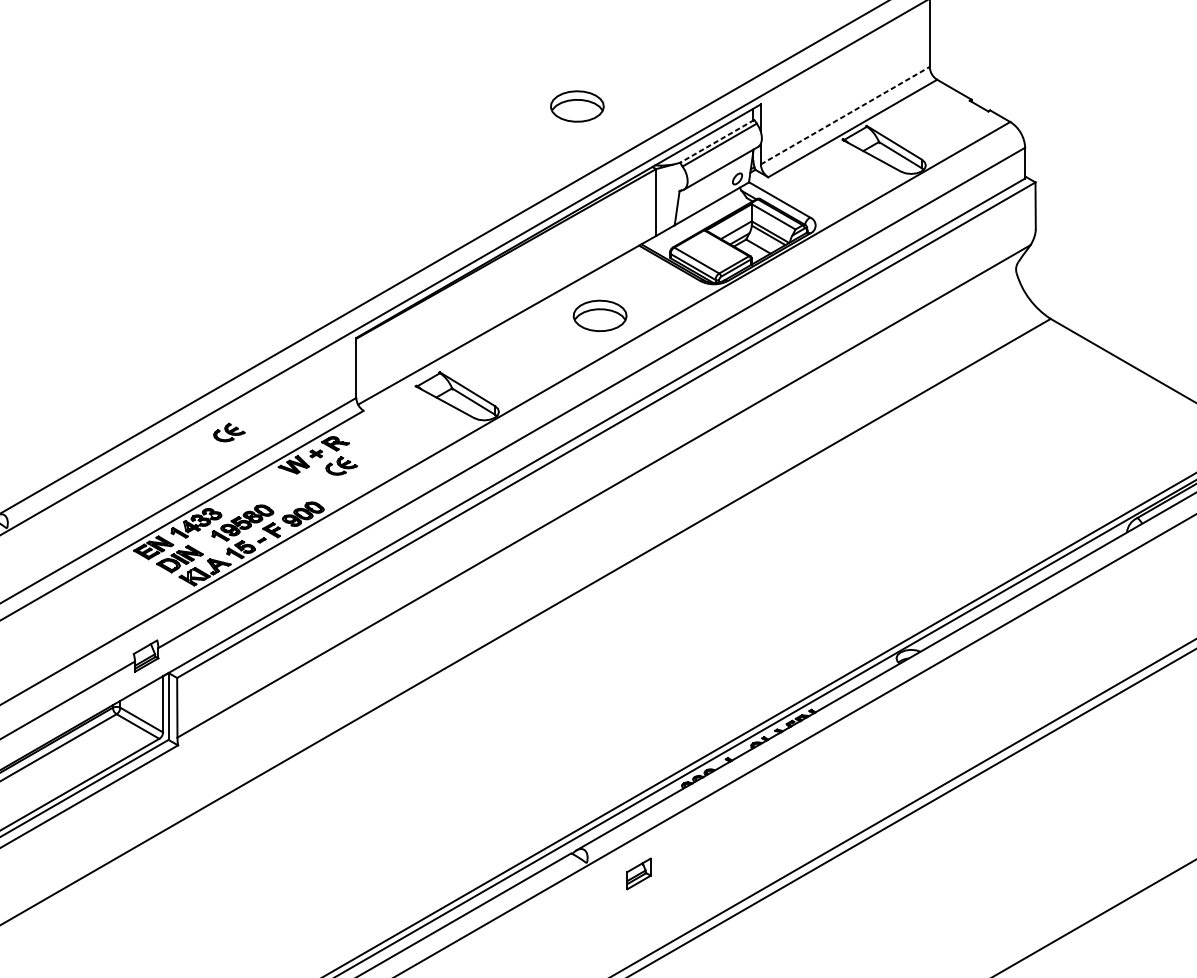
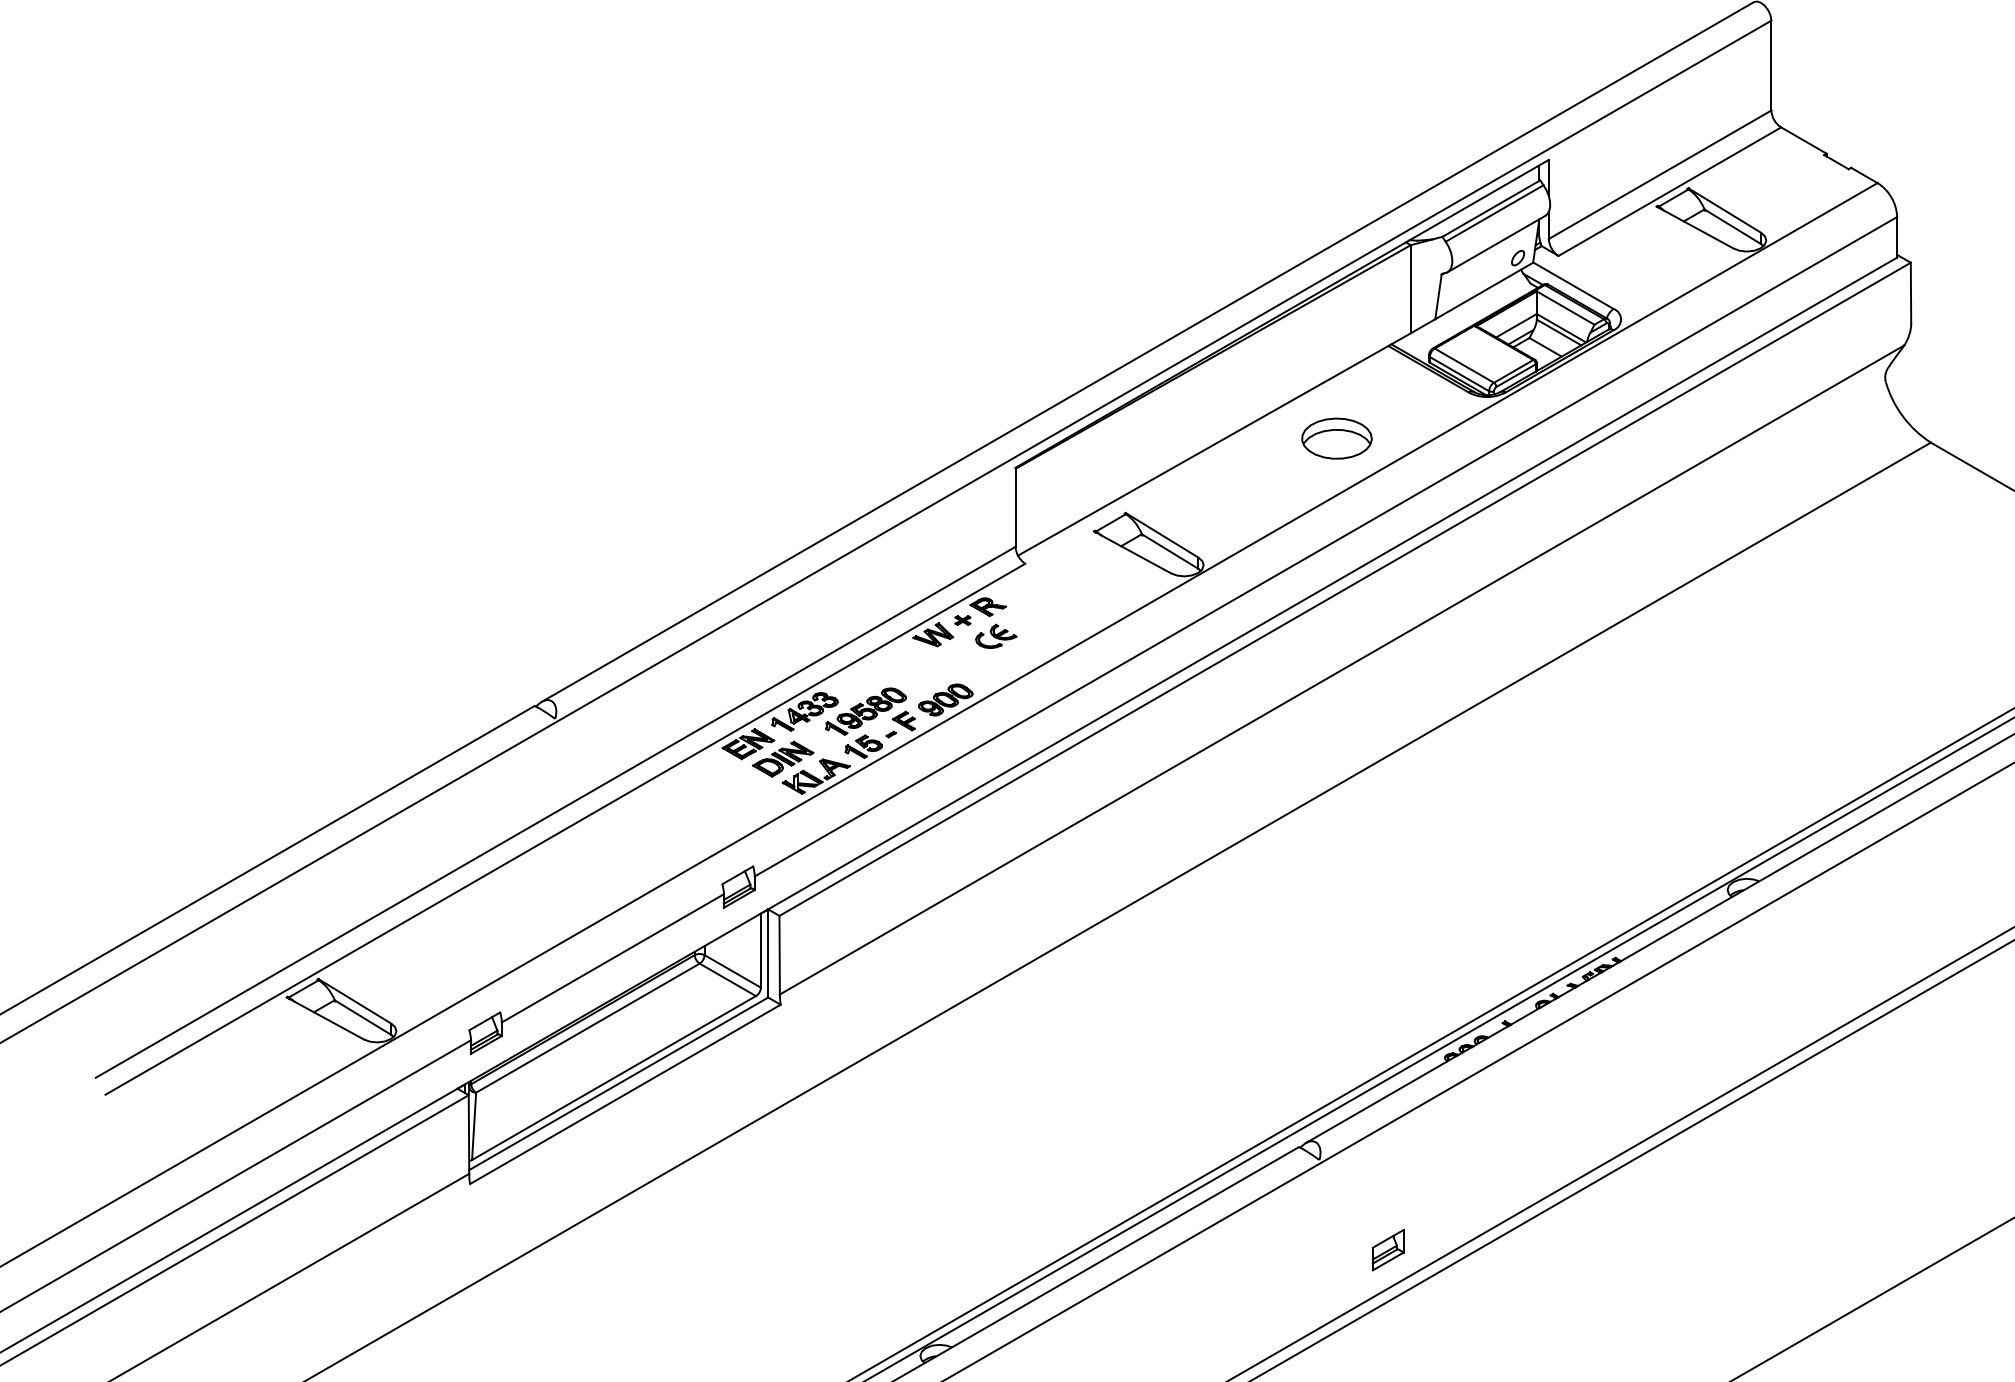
part: (577, 106) -> (1306, 162), removed
line: (845, 115) -> (1660, 174), dashed -> solid
line: (716, 141) -> (1490, 208), dashed -> solid
part: (229, 431) -> (848, 591), removed
part: (638, 874) -> (1387, 1250), moved

